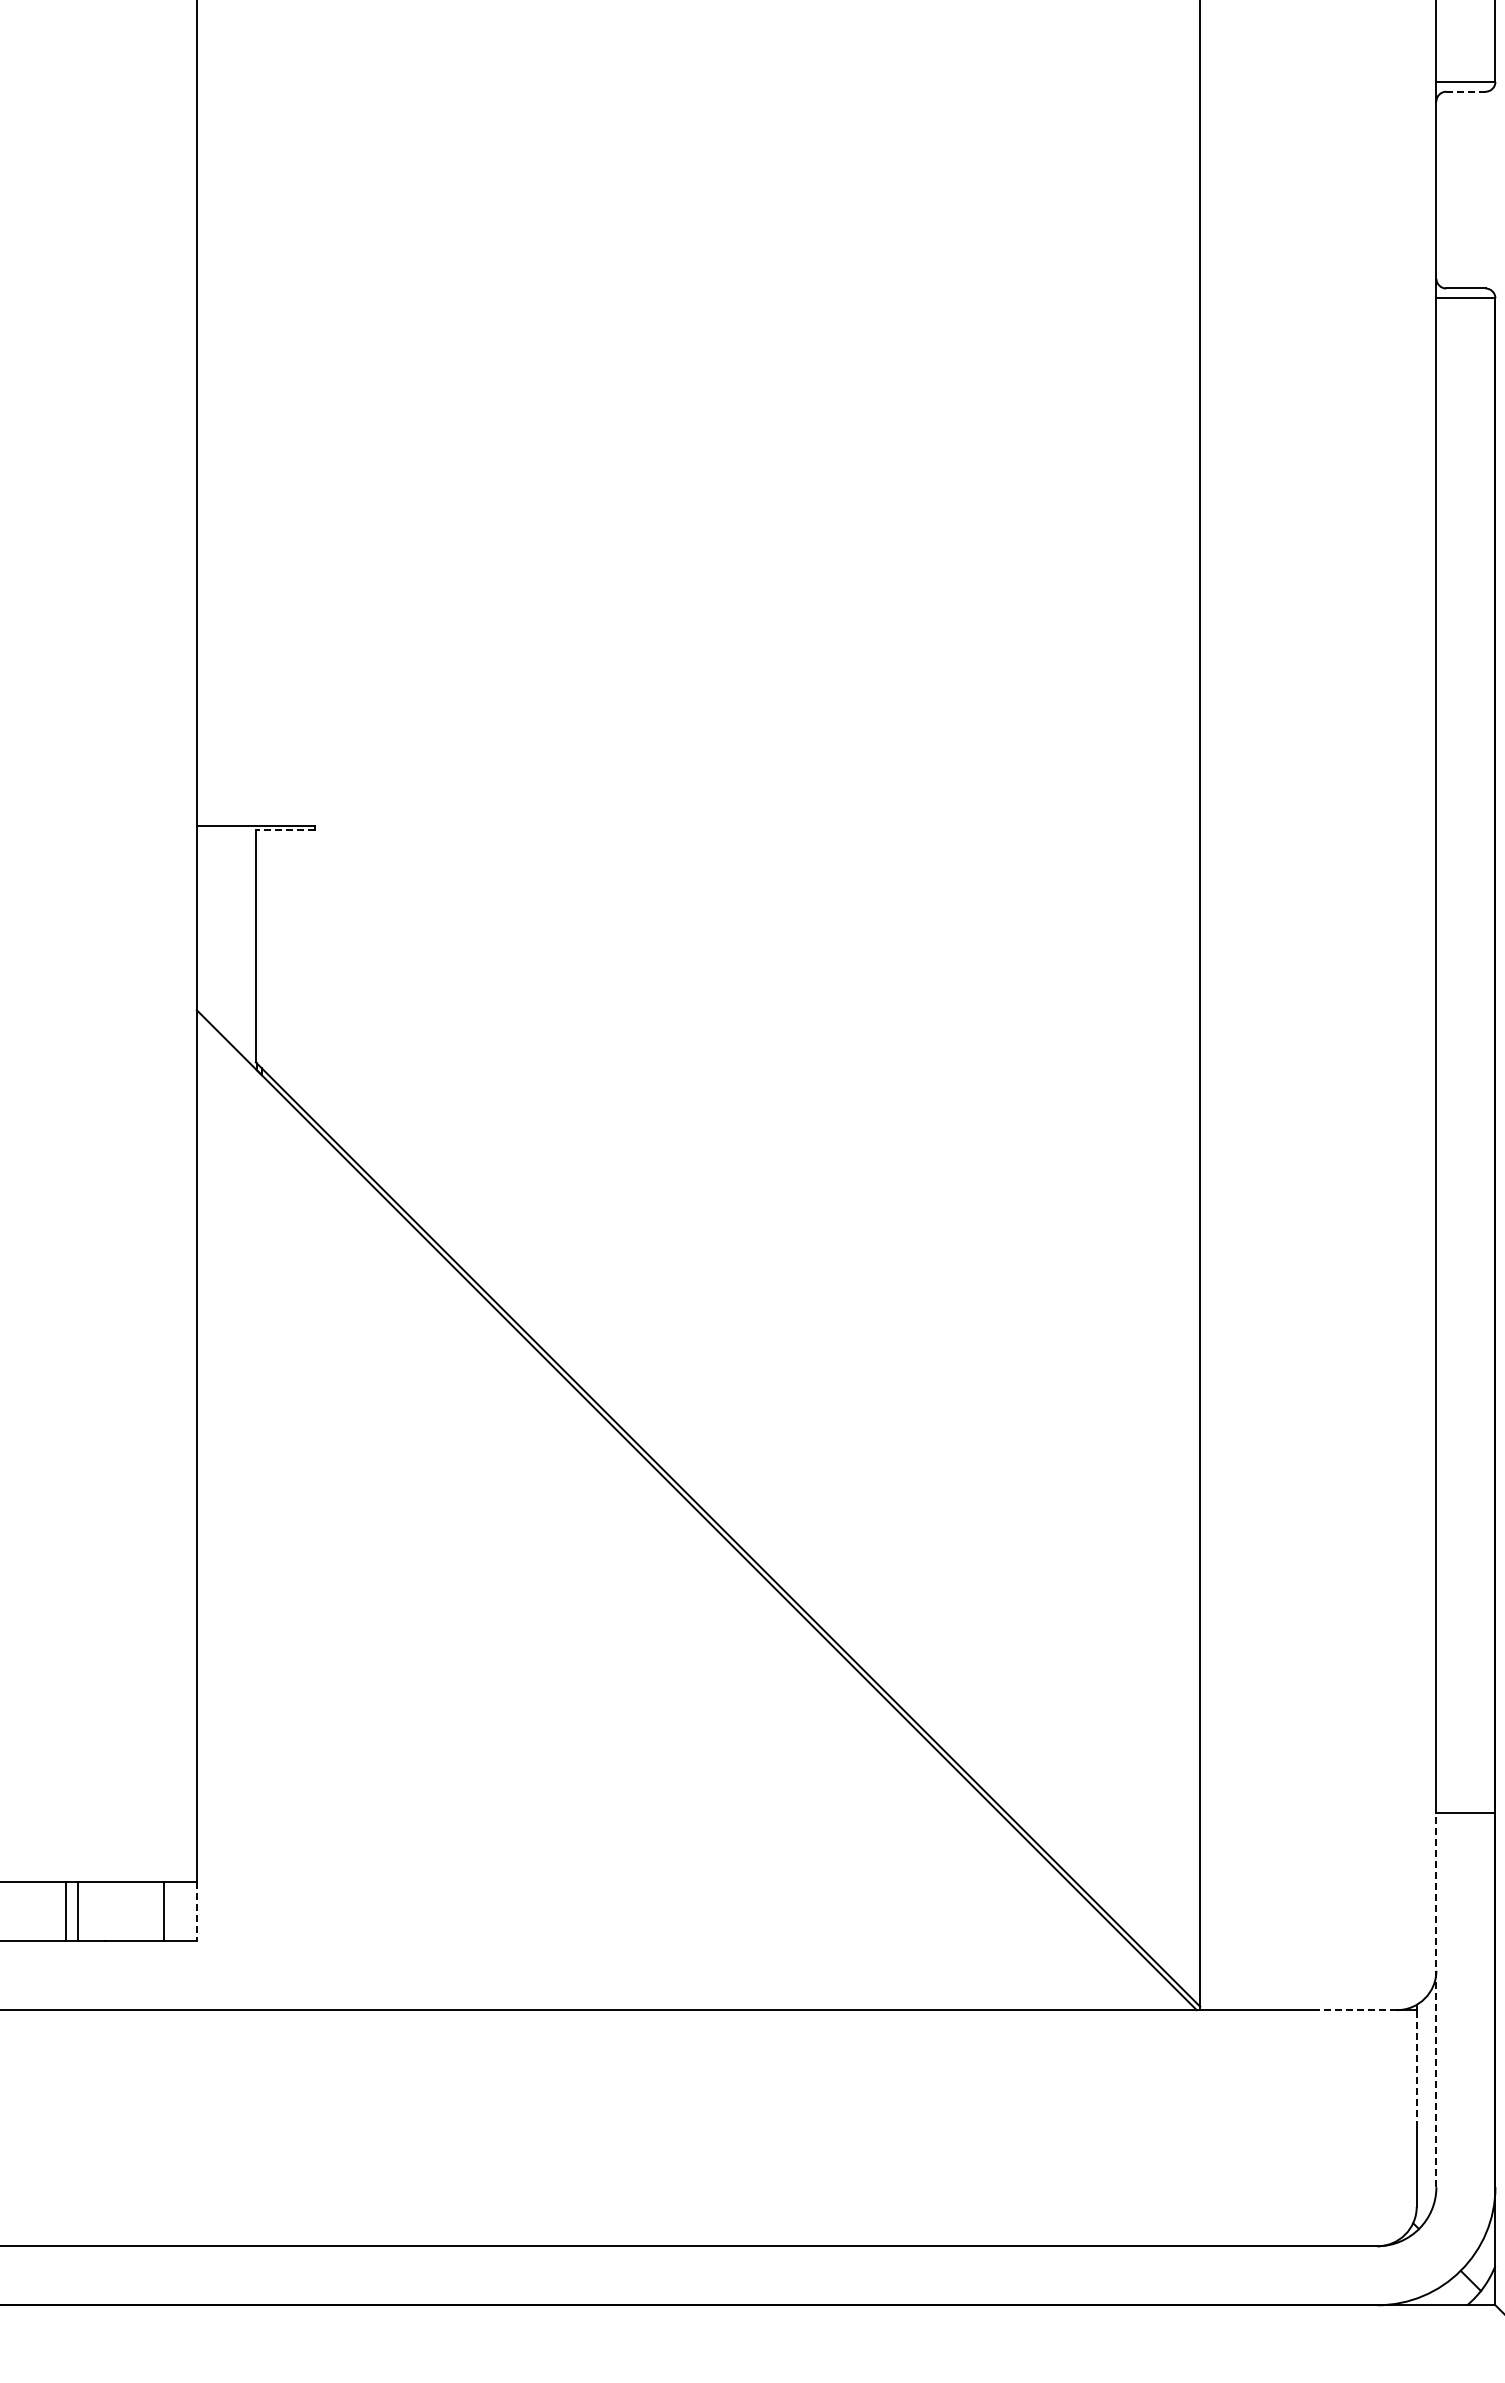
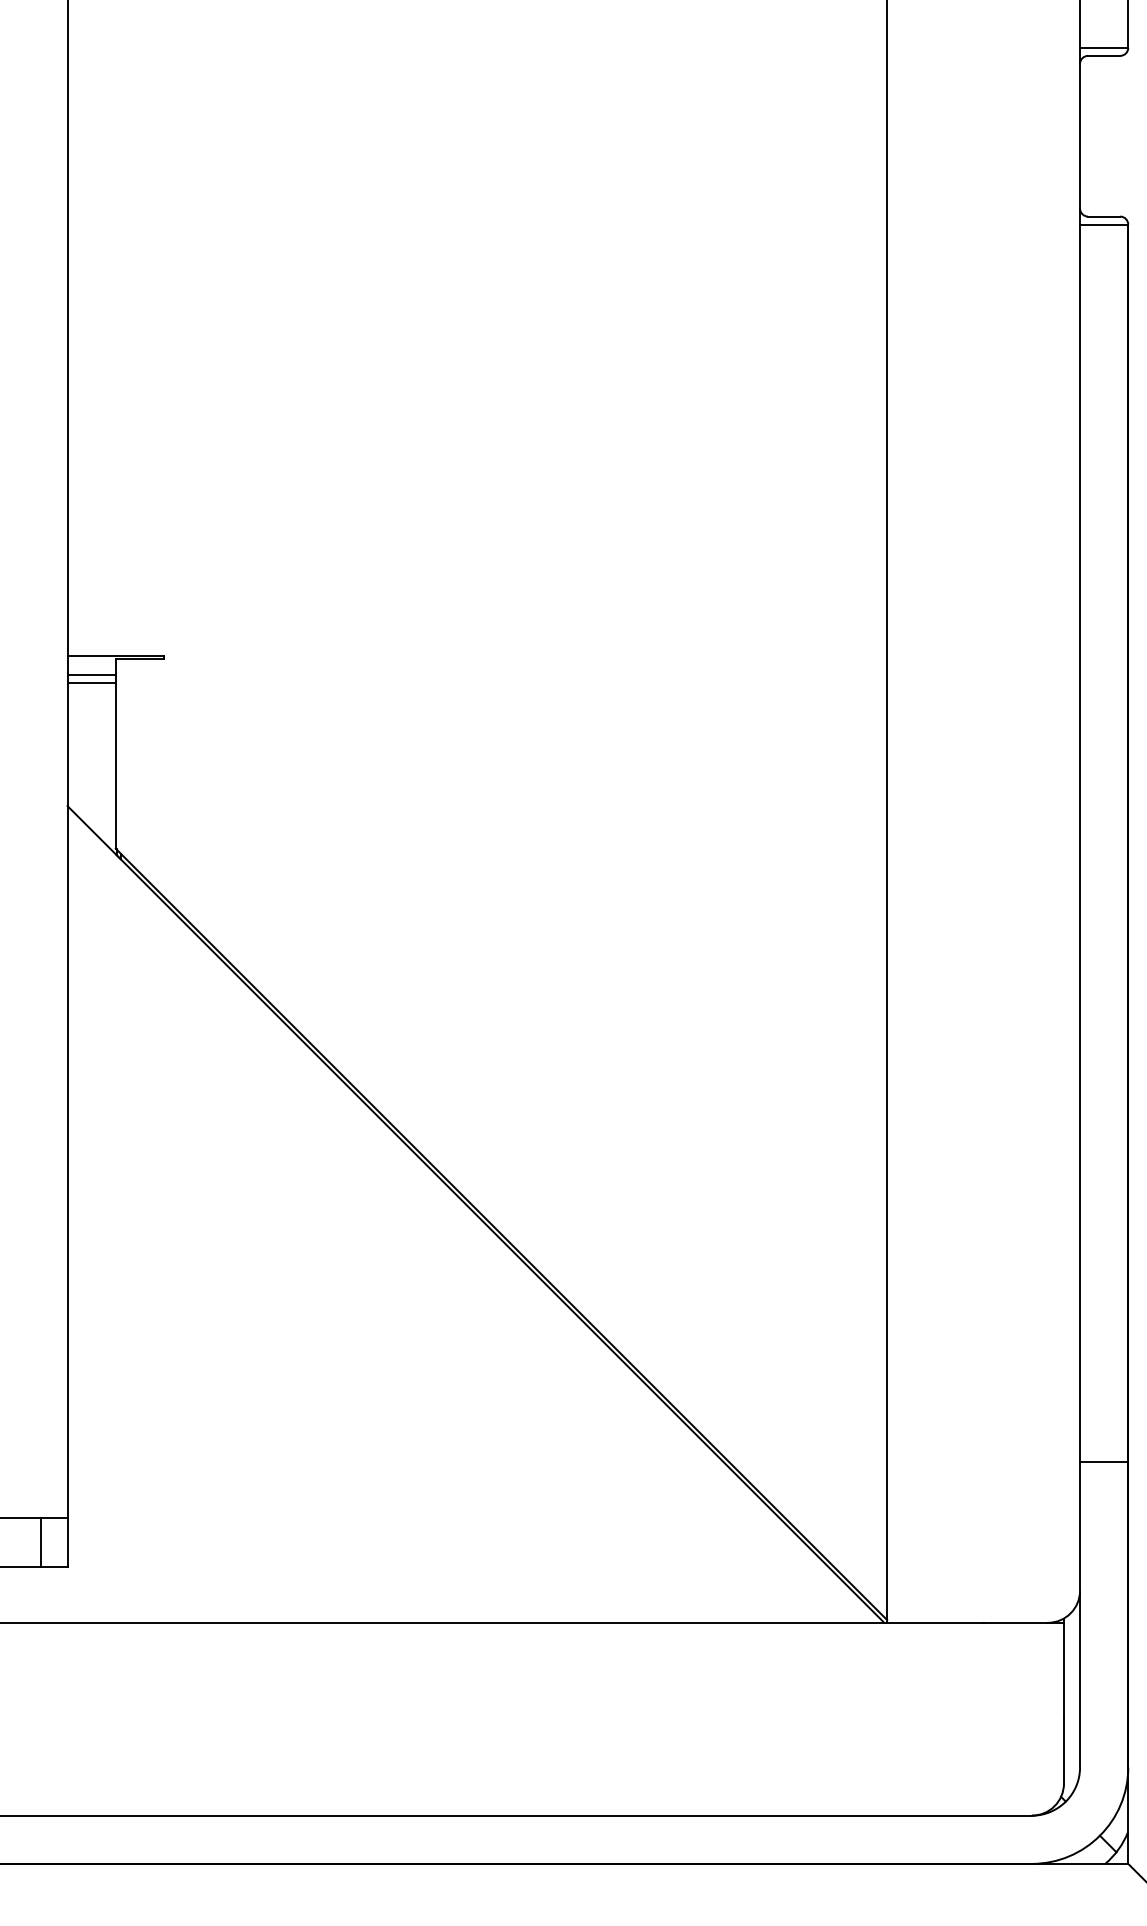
line: (1465, 91) -> (1103, 55), dashed -> solid
line: (285, 830) -> (139, 659), dashed -> solid
line: (225, 849) -> (90, 674), added
line: (225, 859) -> (90, 682), added
line: (196, 1911) -> (67, 1542), dashed -> solid
line: (1436, 2000) -> (1080, 1614), dashed -> solid
line: (1357, 2010) -> (1015, 1623), dashed -> solid
line: (1416, 2068) -> (1063, 1670), dashed -> solid

